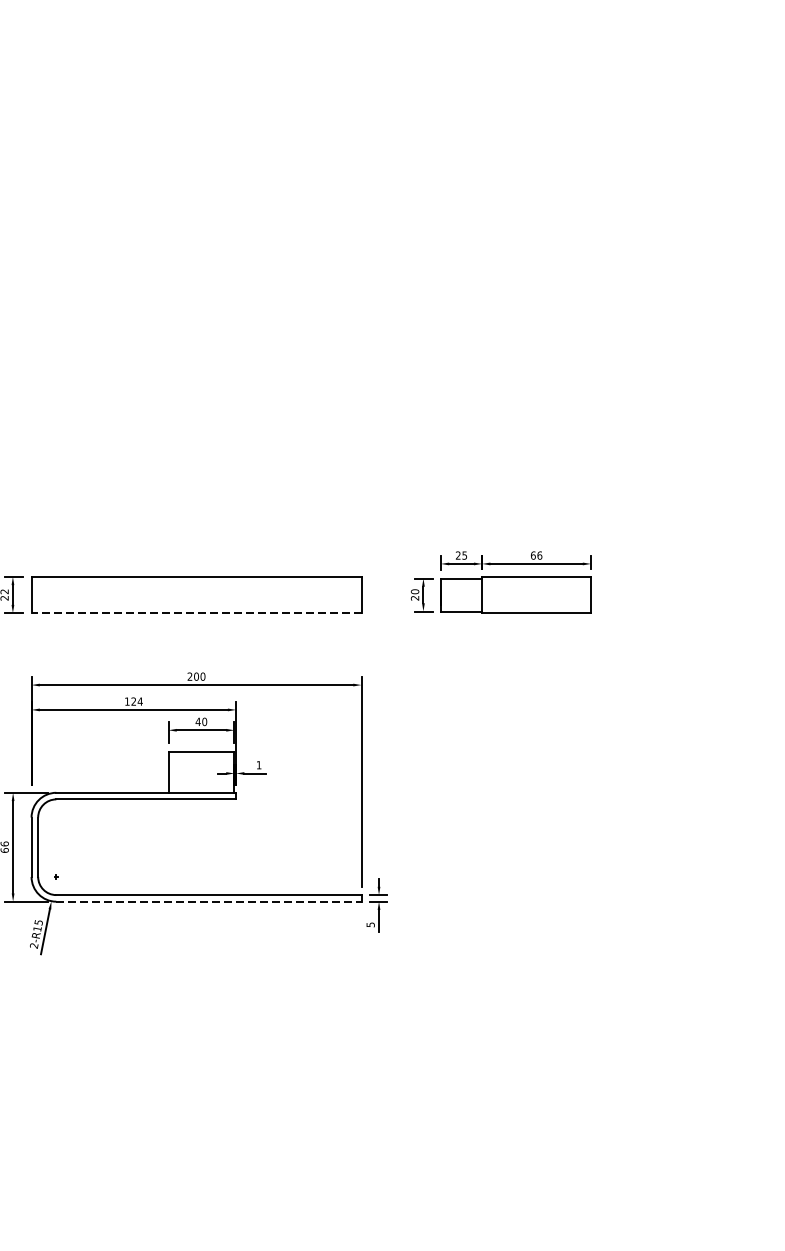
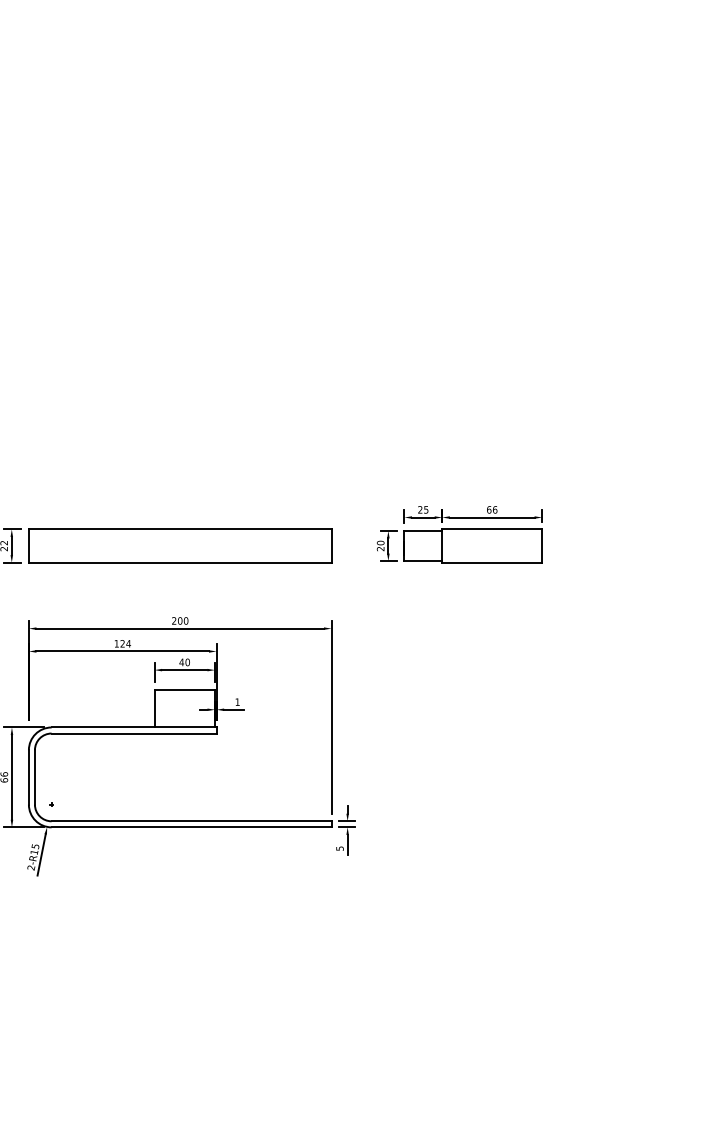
line: (195, 612) -> (179, 562), dashed -> solid
line: (208, 901) -> (191, 827), dashed -> solid

